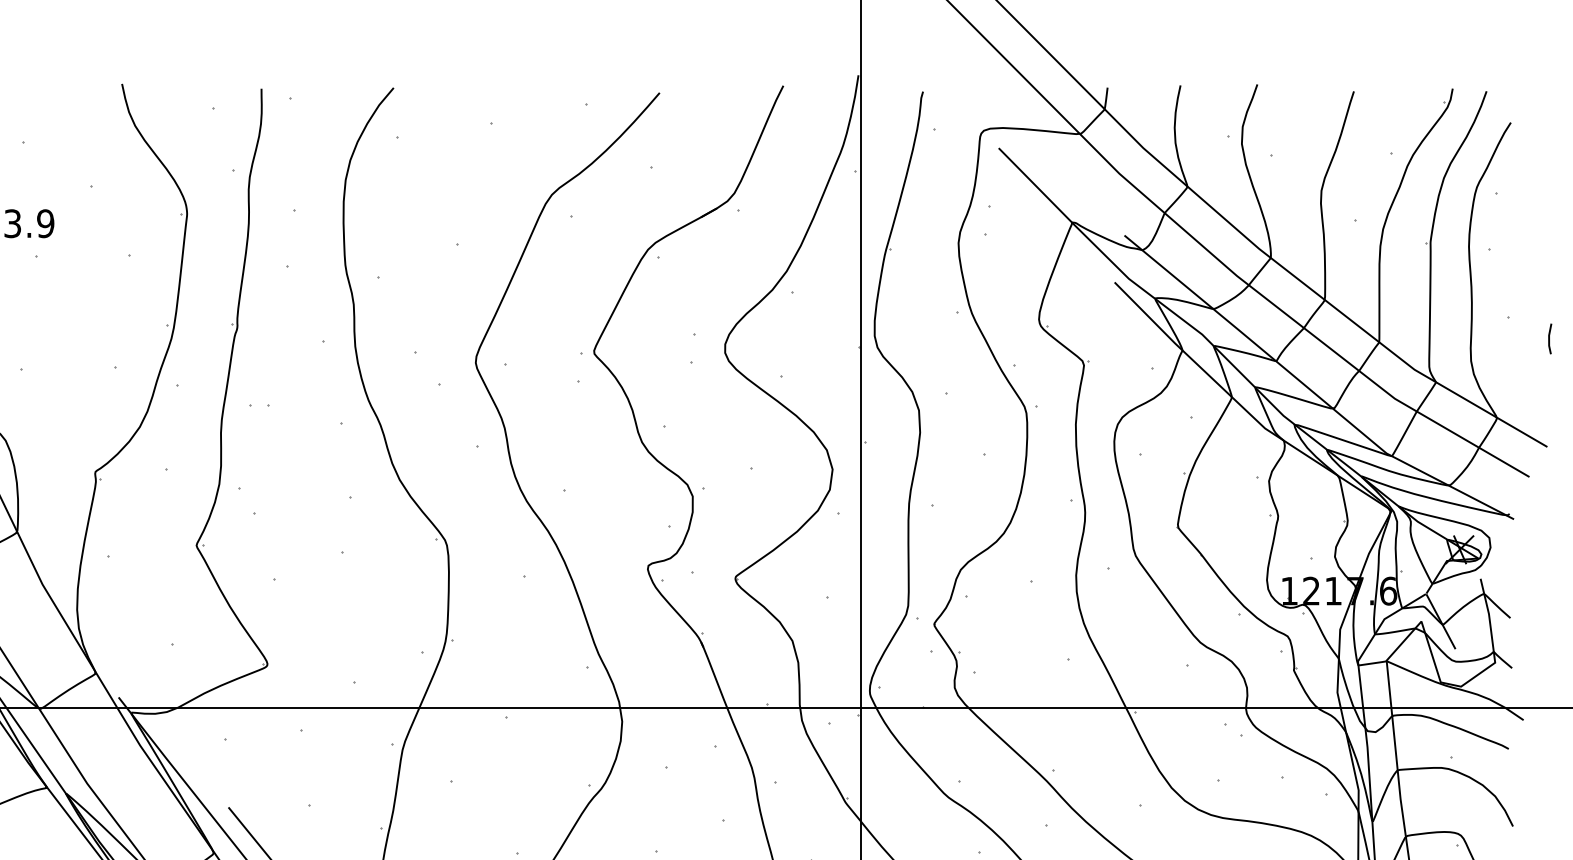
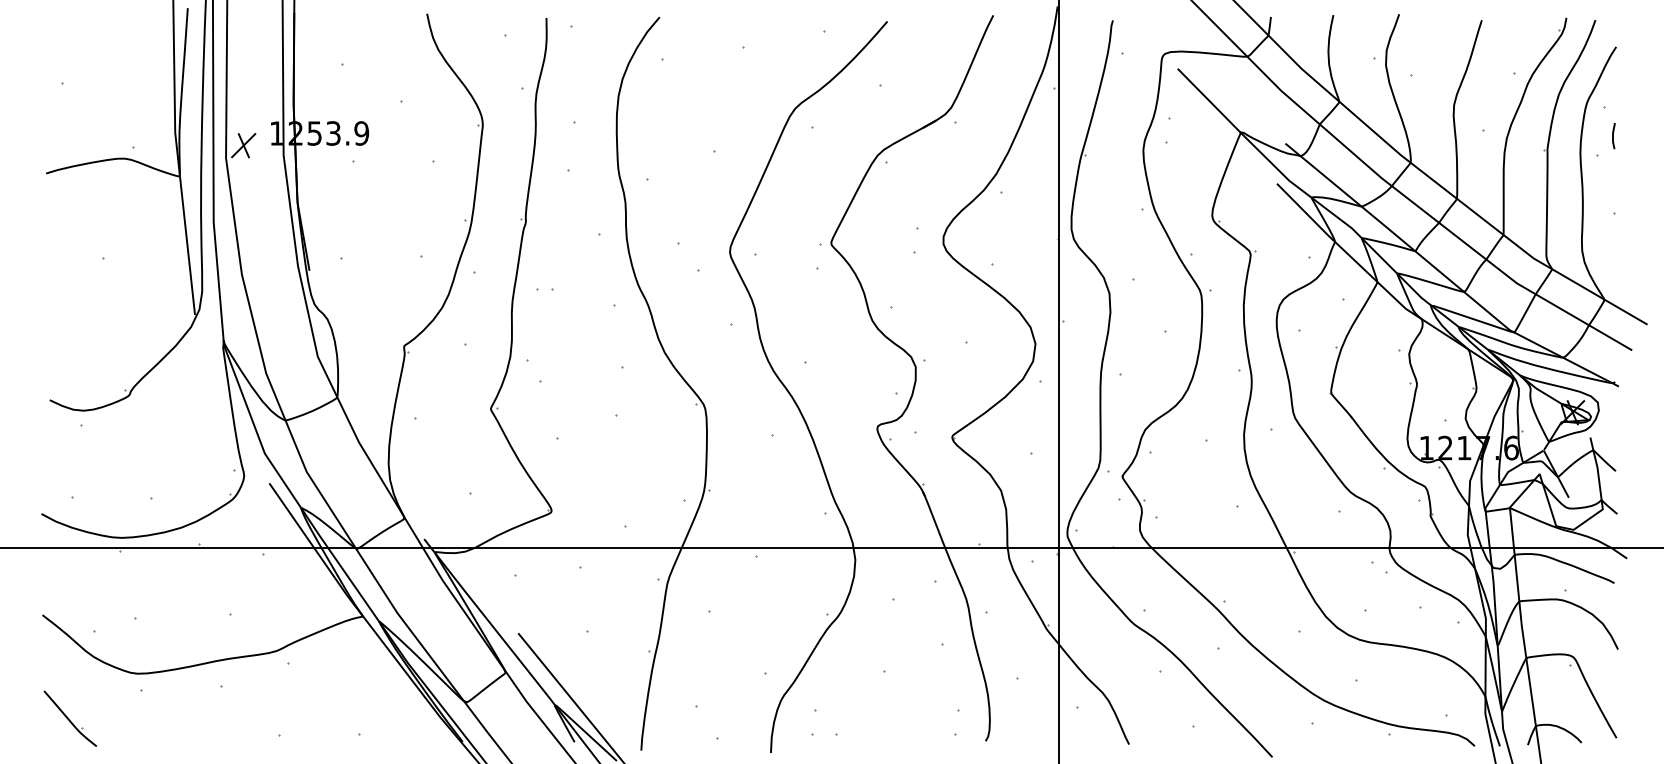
line: (1549, 339) -> (1613, 136), moved

